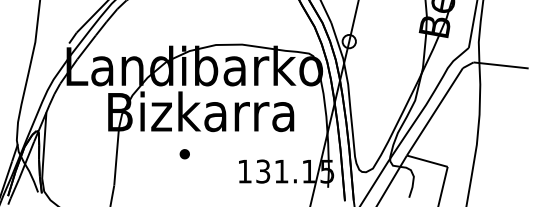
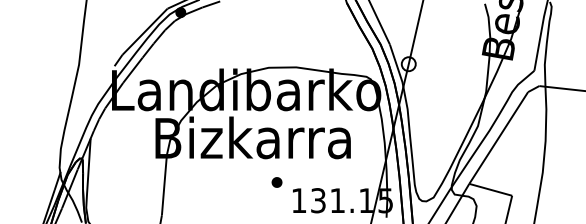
part: (184, 154) -> (276, 182), moved

